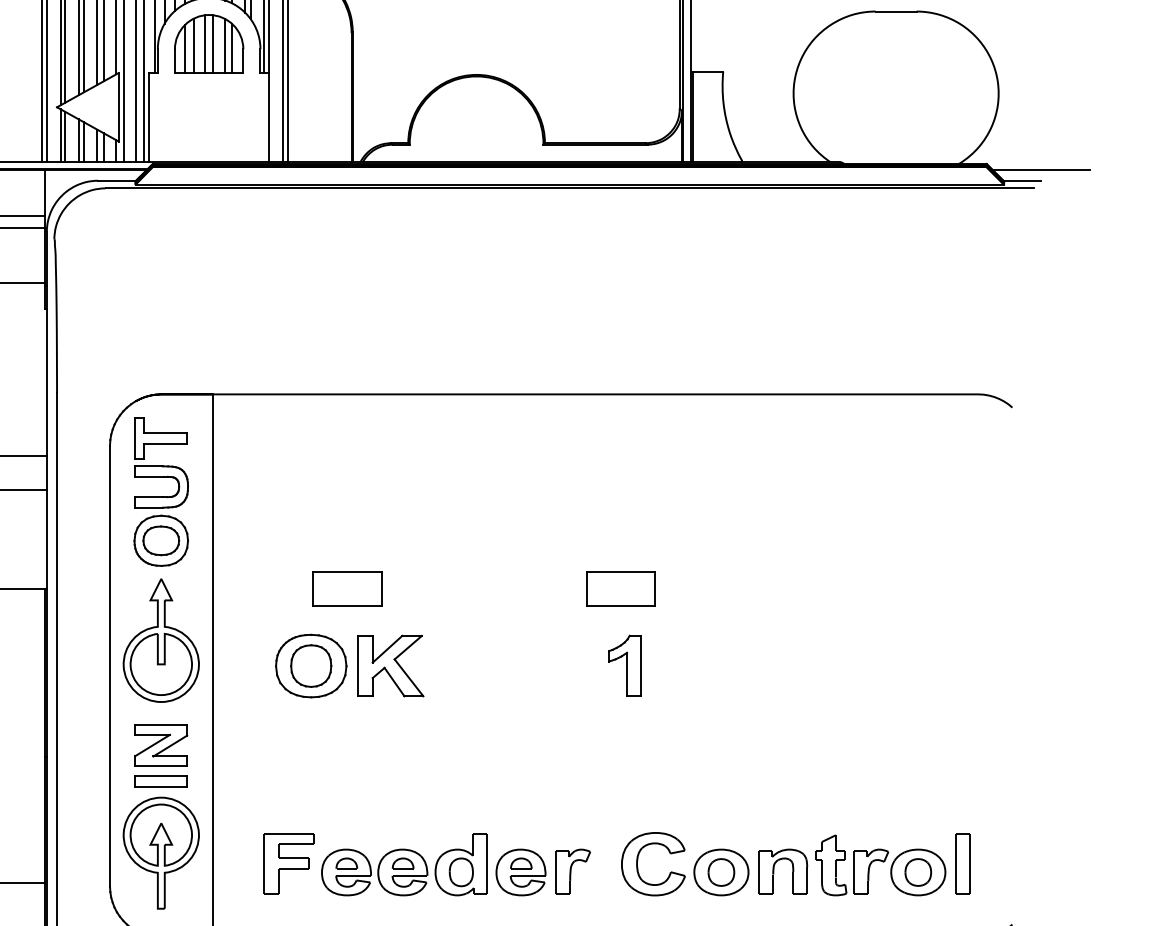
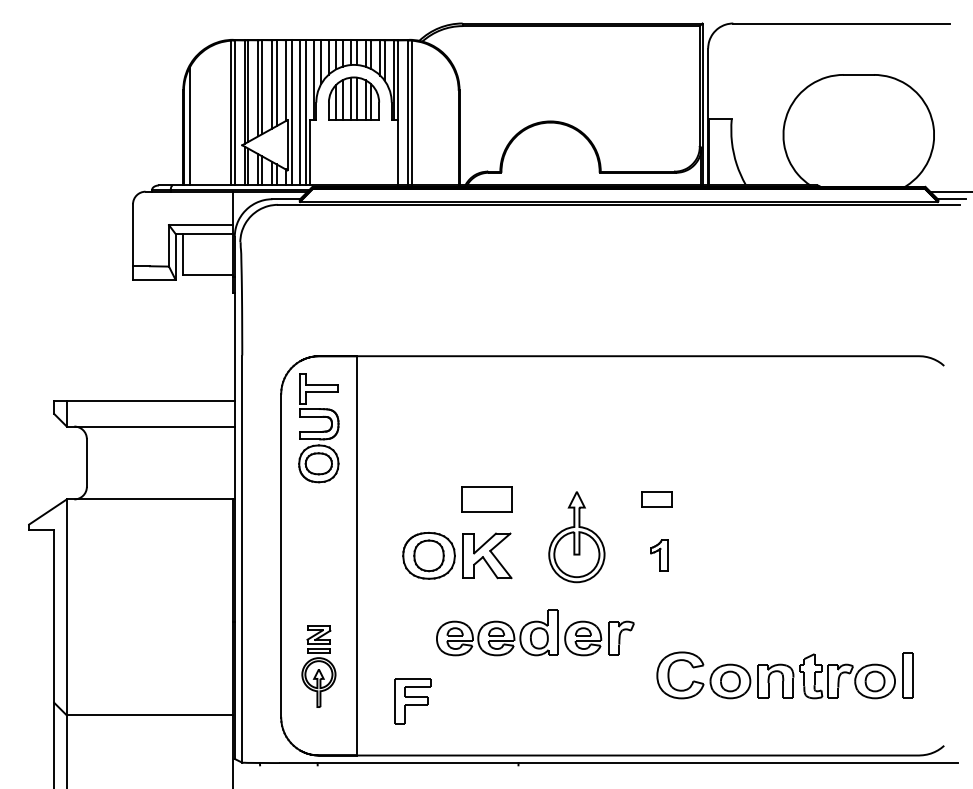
part: (347, 589) -> (486, 499), moved
part: (620, 589) -> (656, 499), size x0.6
part: (160, 641) -> (576, 537), moved
part: (623, 665) -> (658, 555), size x0.7
part: (160, 816) -> (318, 666), size x0.6
part: (456, 864) -> (535, 632), moved
part: (795, 864) -> (784, 675), moved

